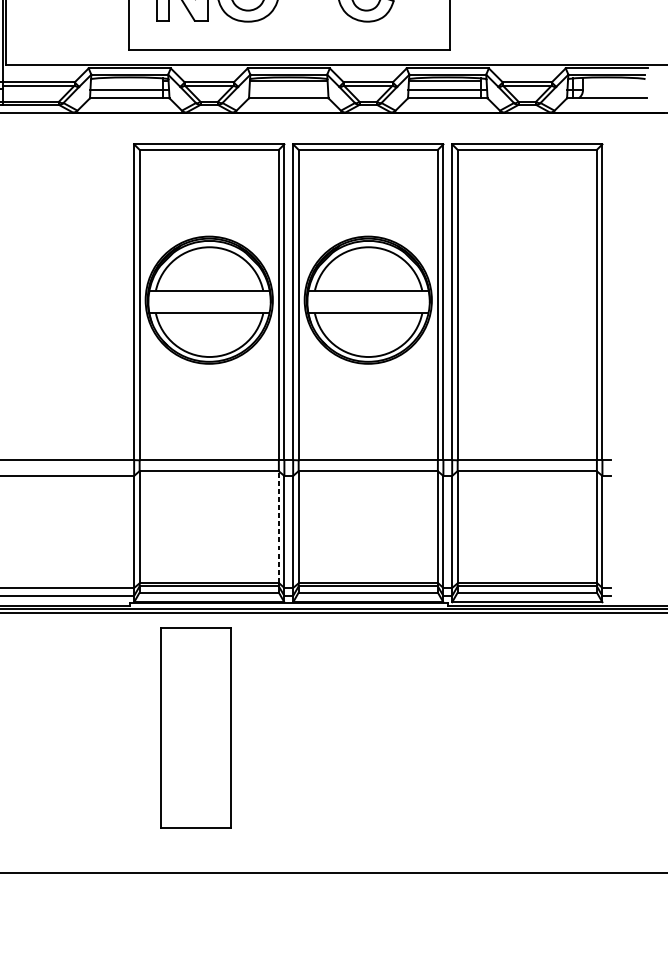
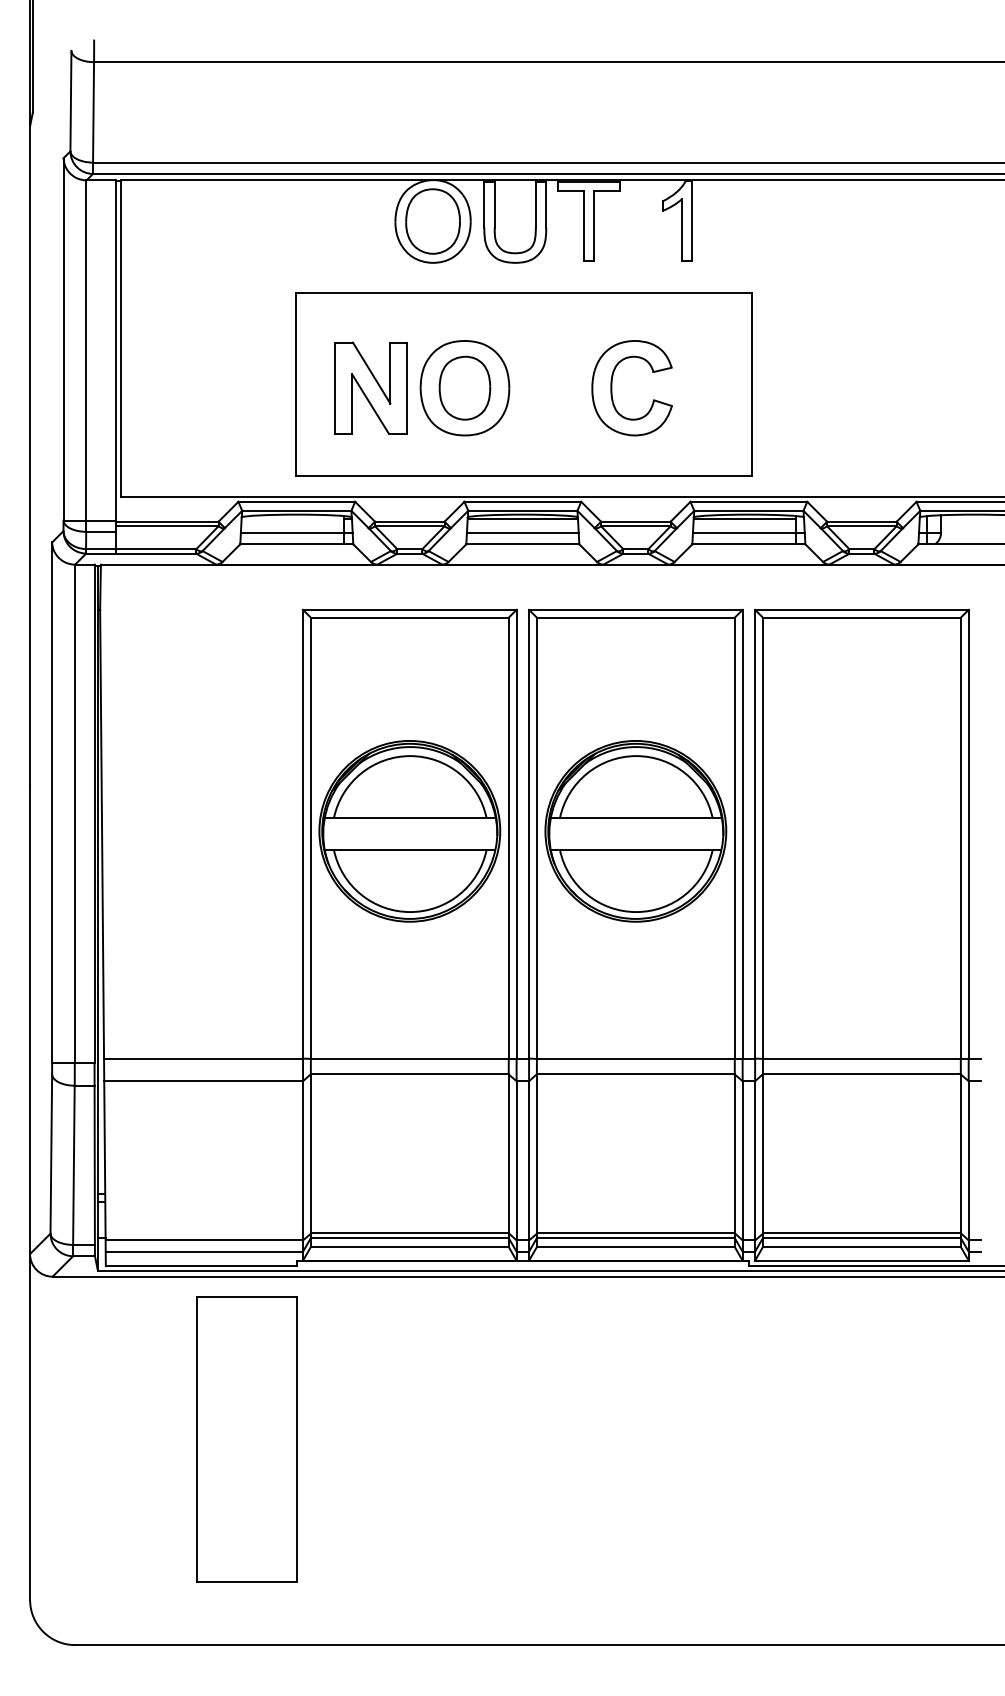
line: (288, 90) -> (522, 533), added
line: (278, 526) -> (508, 1153), dashed -> solid
part: (195, 728) -> (246, 1439), moved

